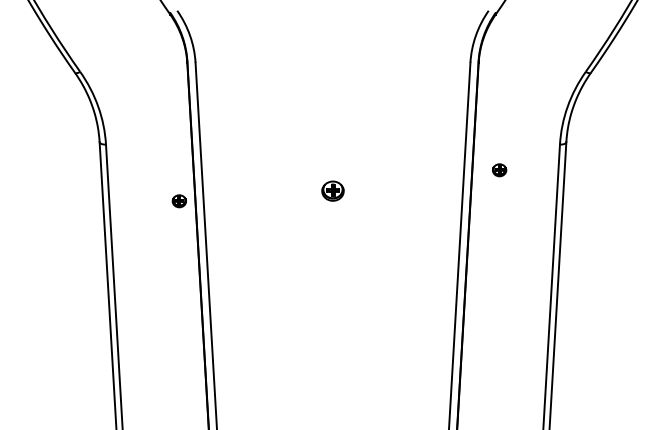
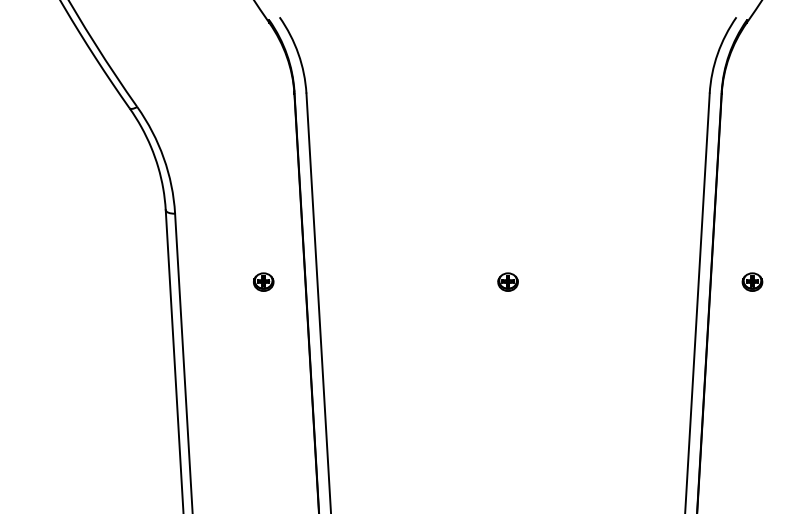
part: (499, 170) -> (752, 282), moved
part: (332, 191) -> (507, 282), size x0.62
part: (178, 201) -> (262, 282), moved

